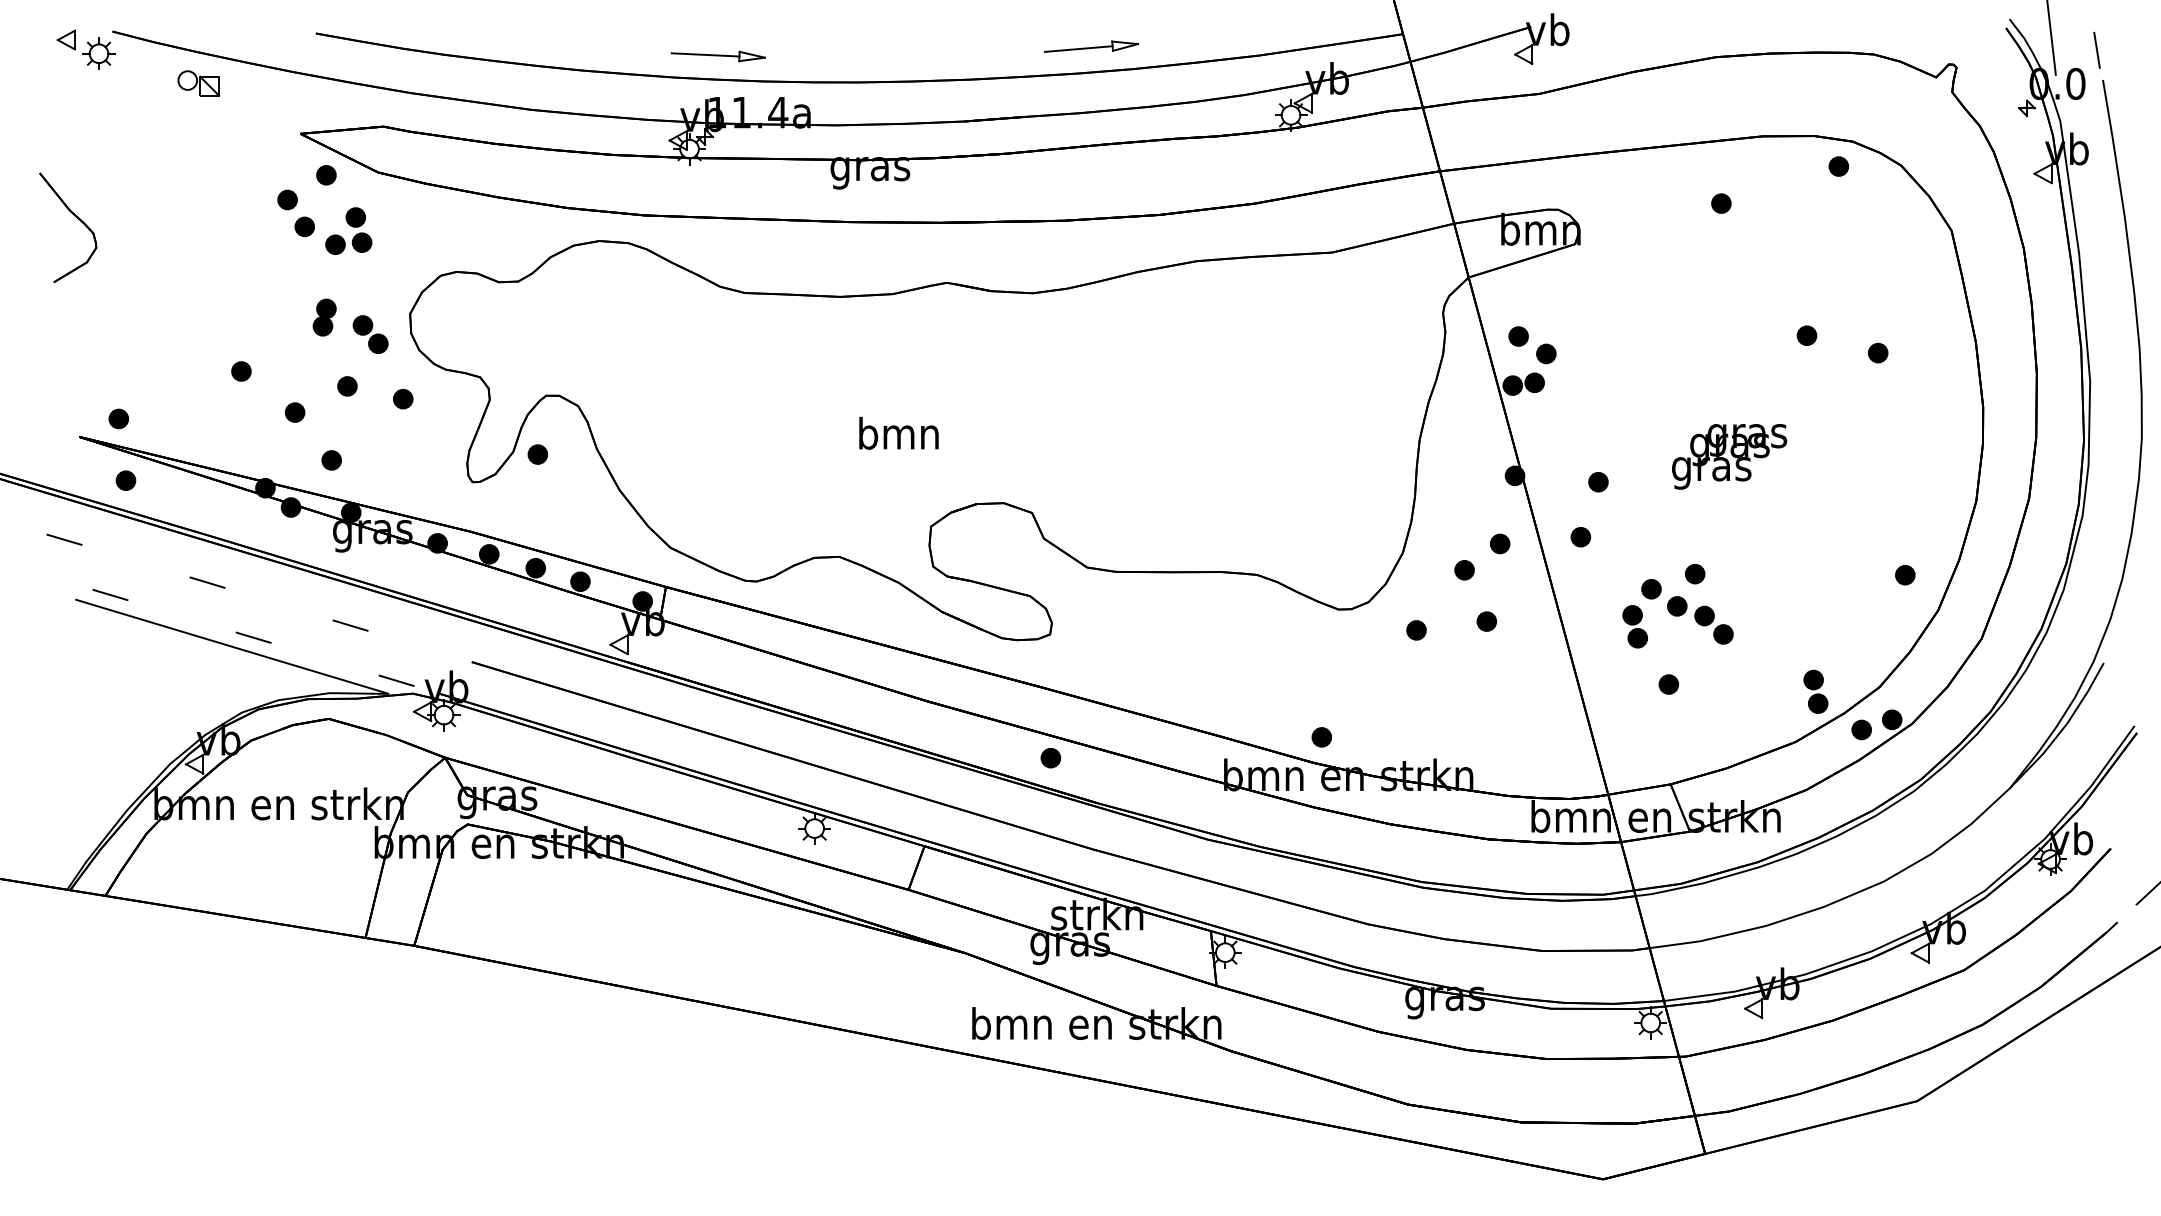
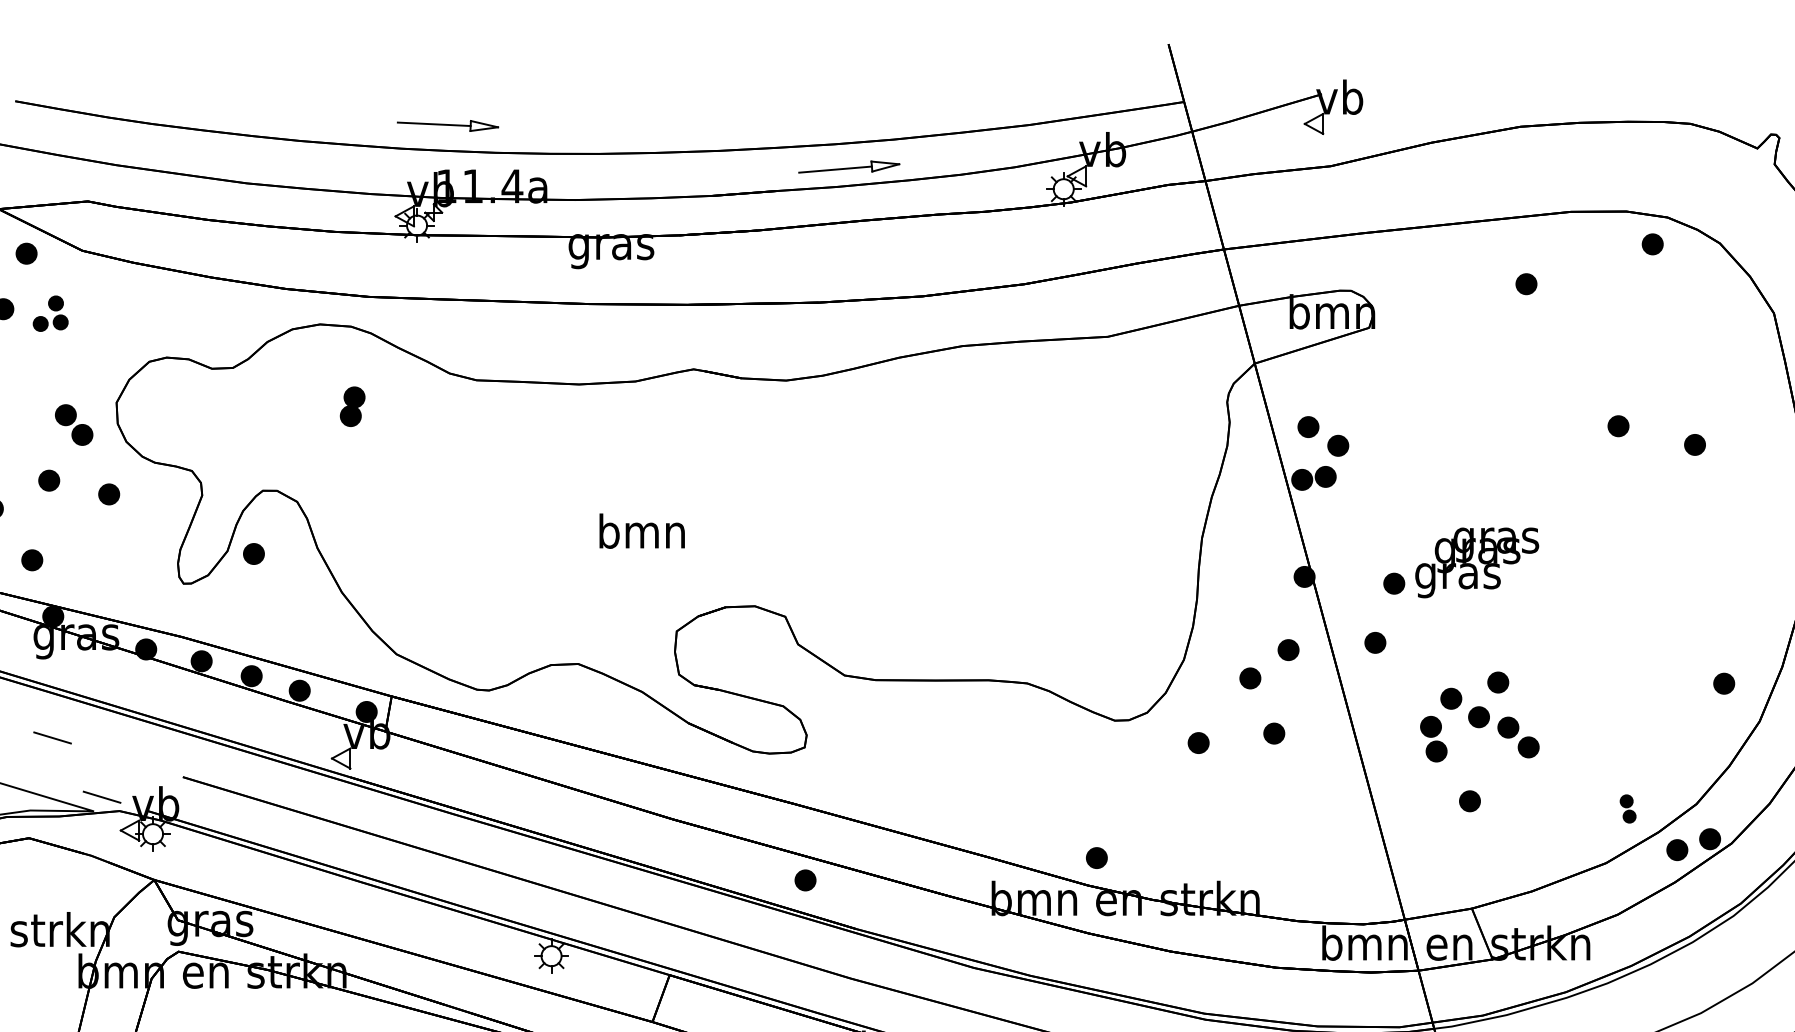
part: (1091, 46) -> (849, 166), moved
part: (348, 230) -> (50, 313), size x0.7
part: (324, 317) -> (352, 406), moved
text: (1729, 456) -> (1477, 562), moved
part: (1815, 691) -> (1627, 808), size x0.6

